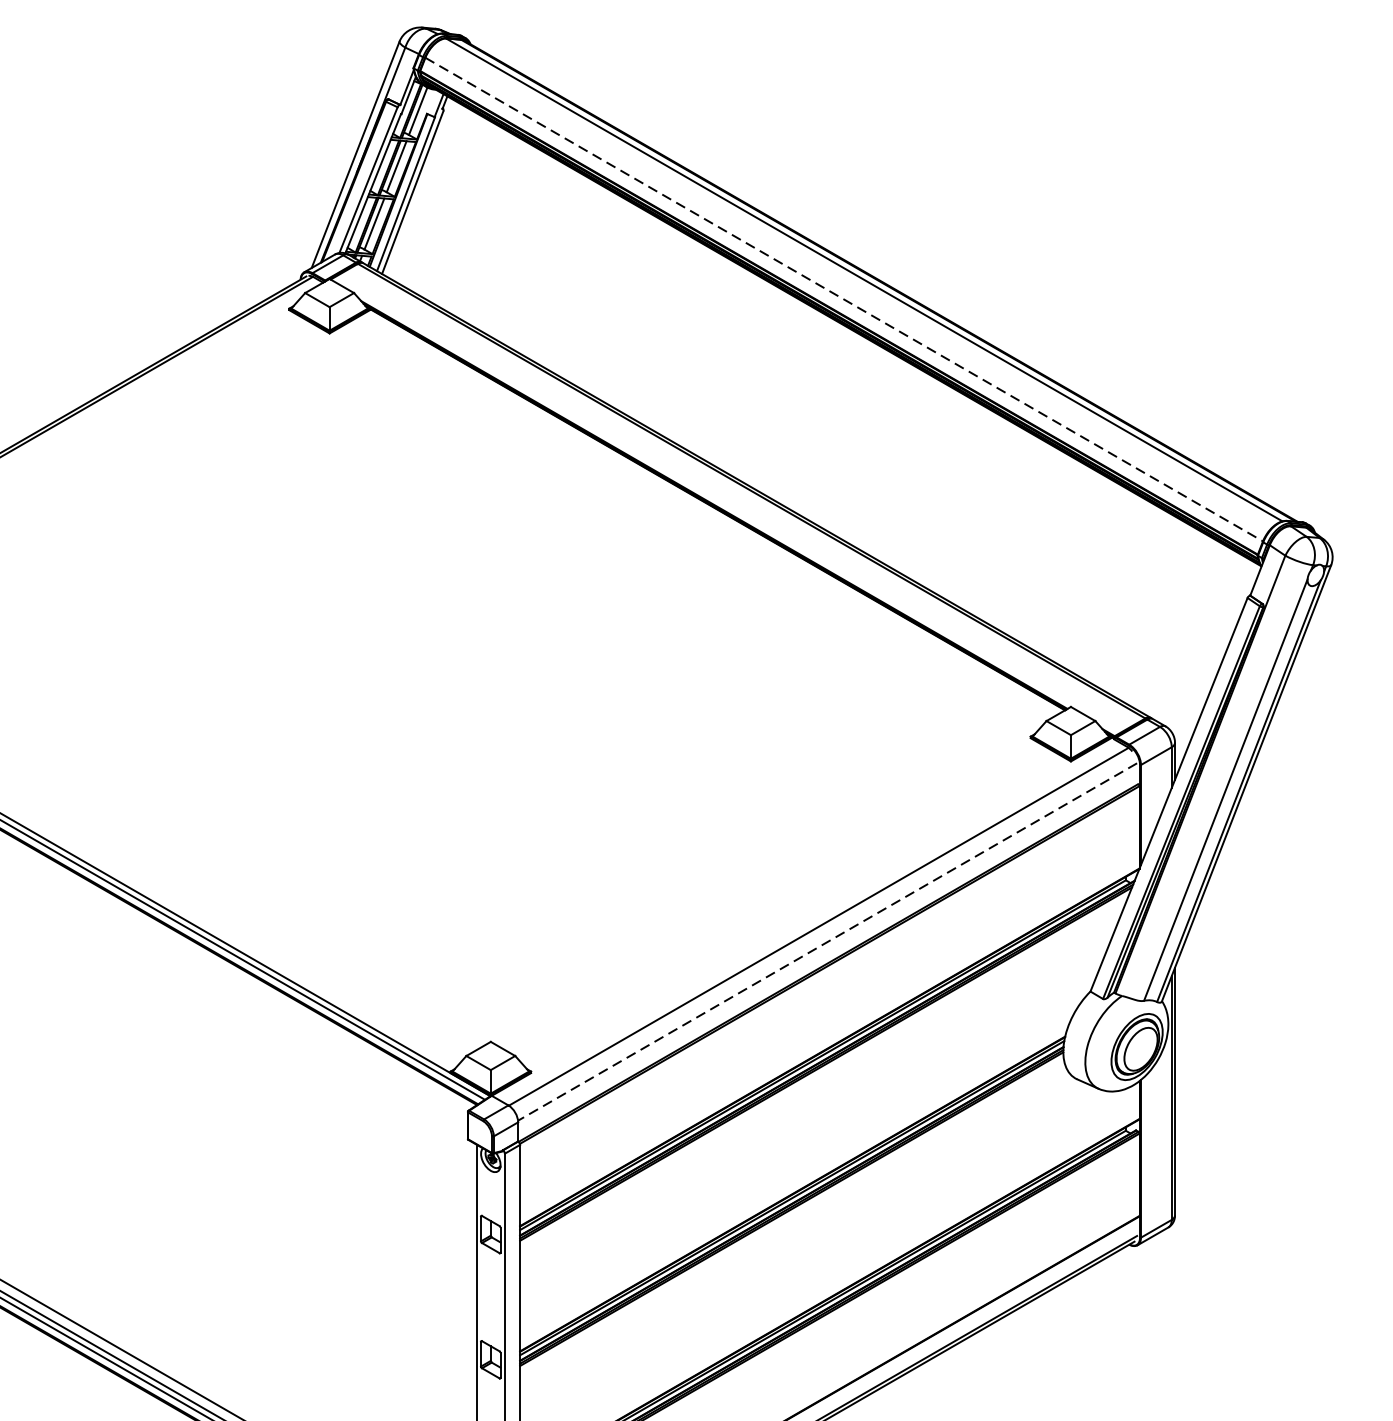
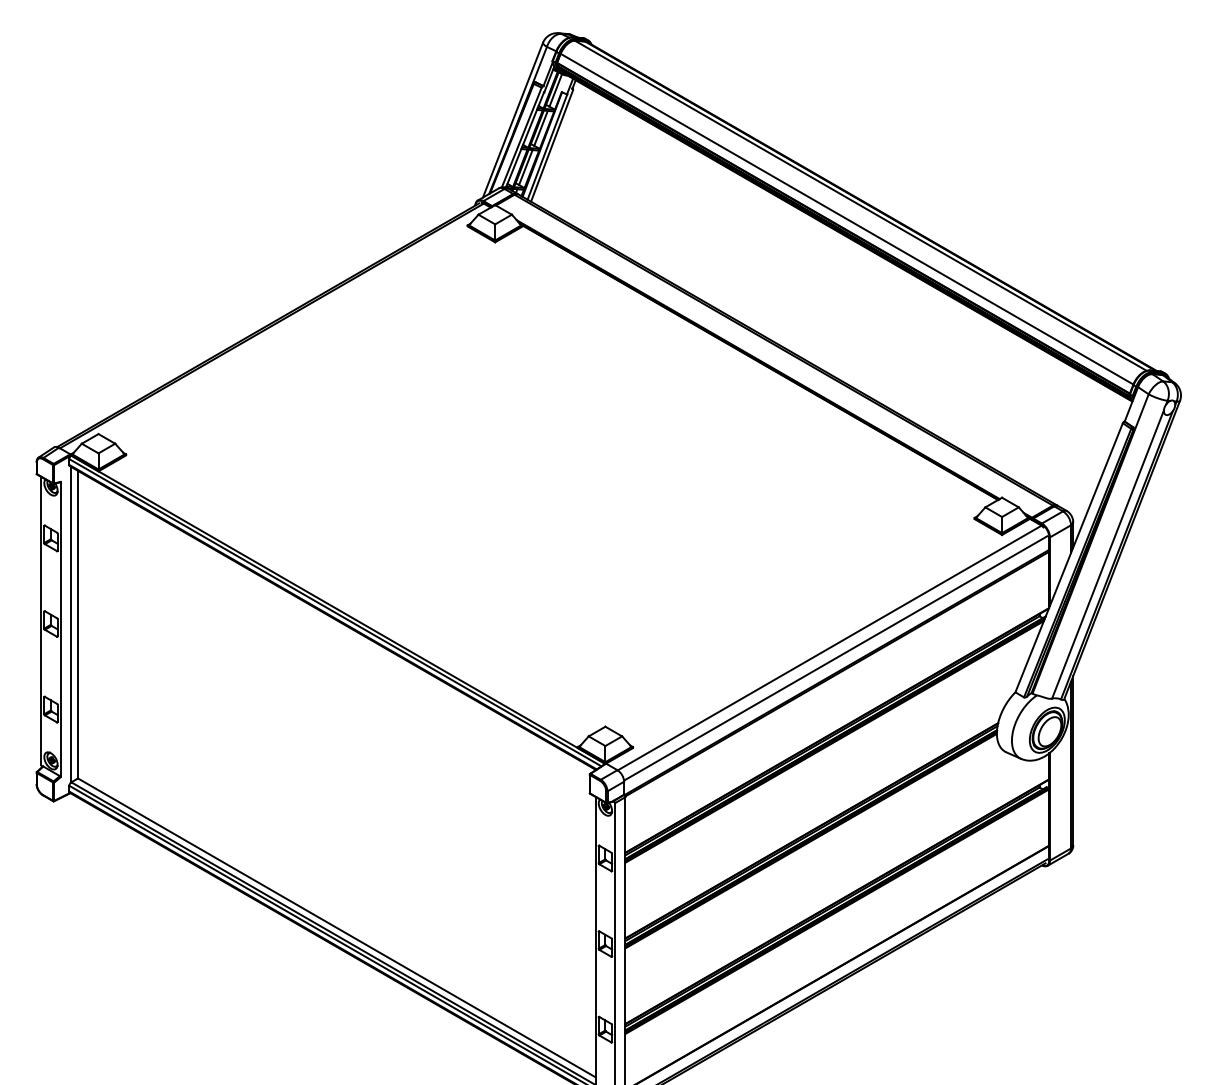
line: (844, 300) -> (847, 219), dashed -> solid
line: (827, 942) -> (835, 658), dashed -> solid

